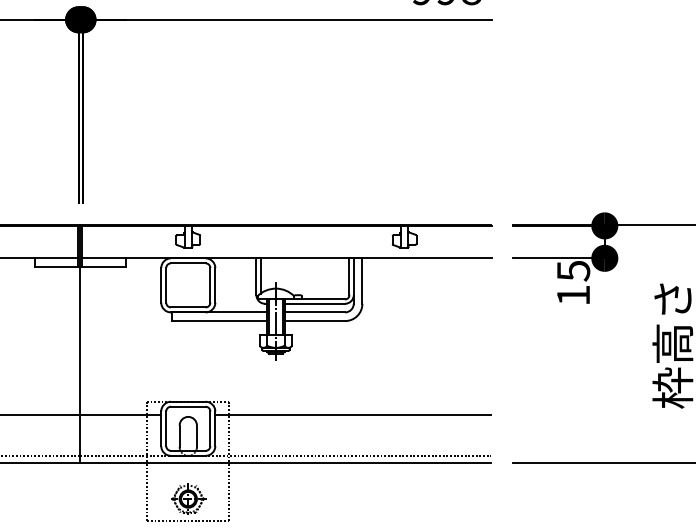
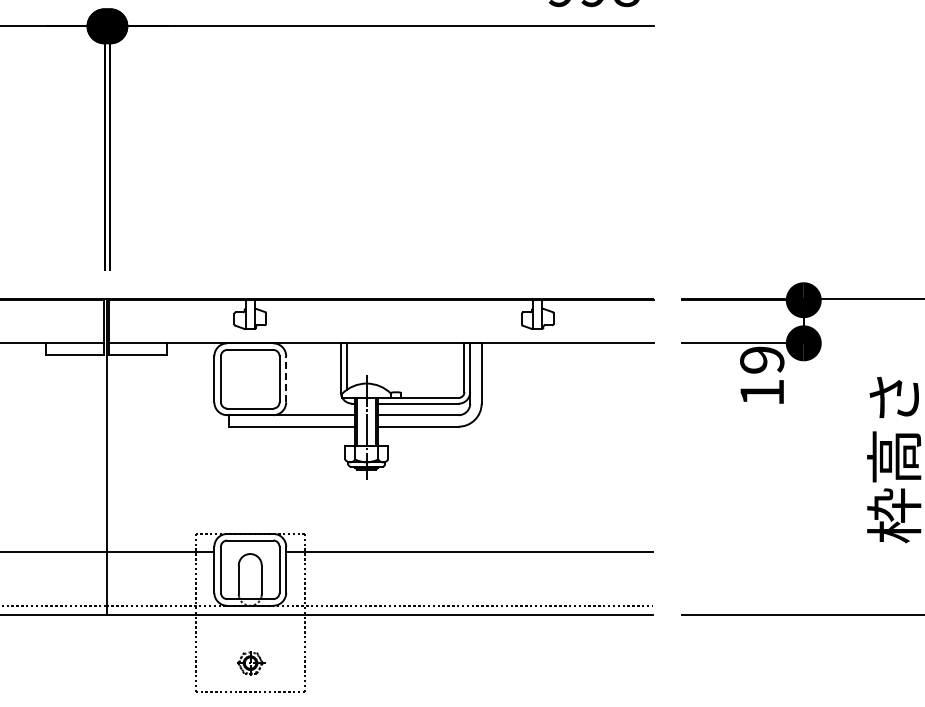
text: (573, 271) -> (762, 360), 15 -> 19
line: (215, 285) -> (286, 379), solid -> dashed
part: (188, 498) -> (250, 662), size x0.6

